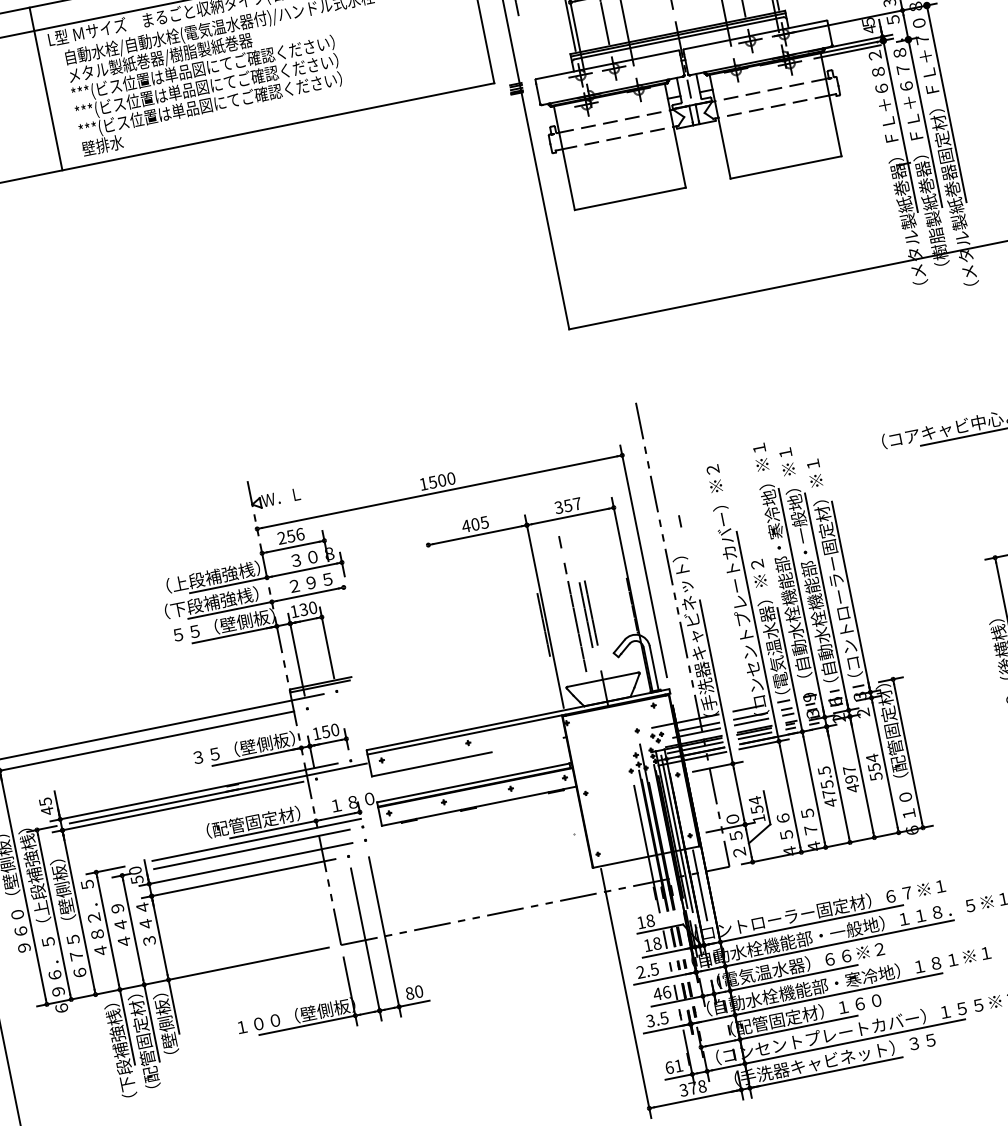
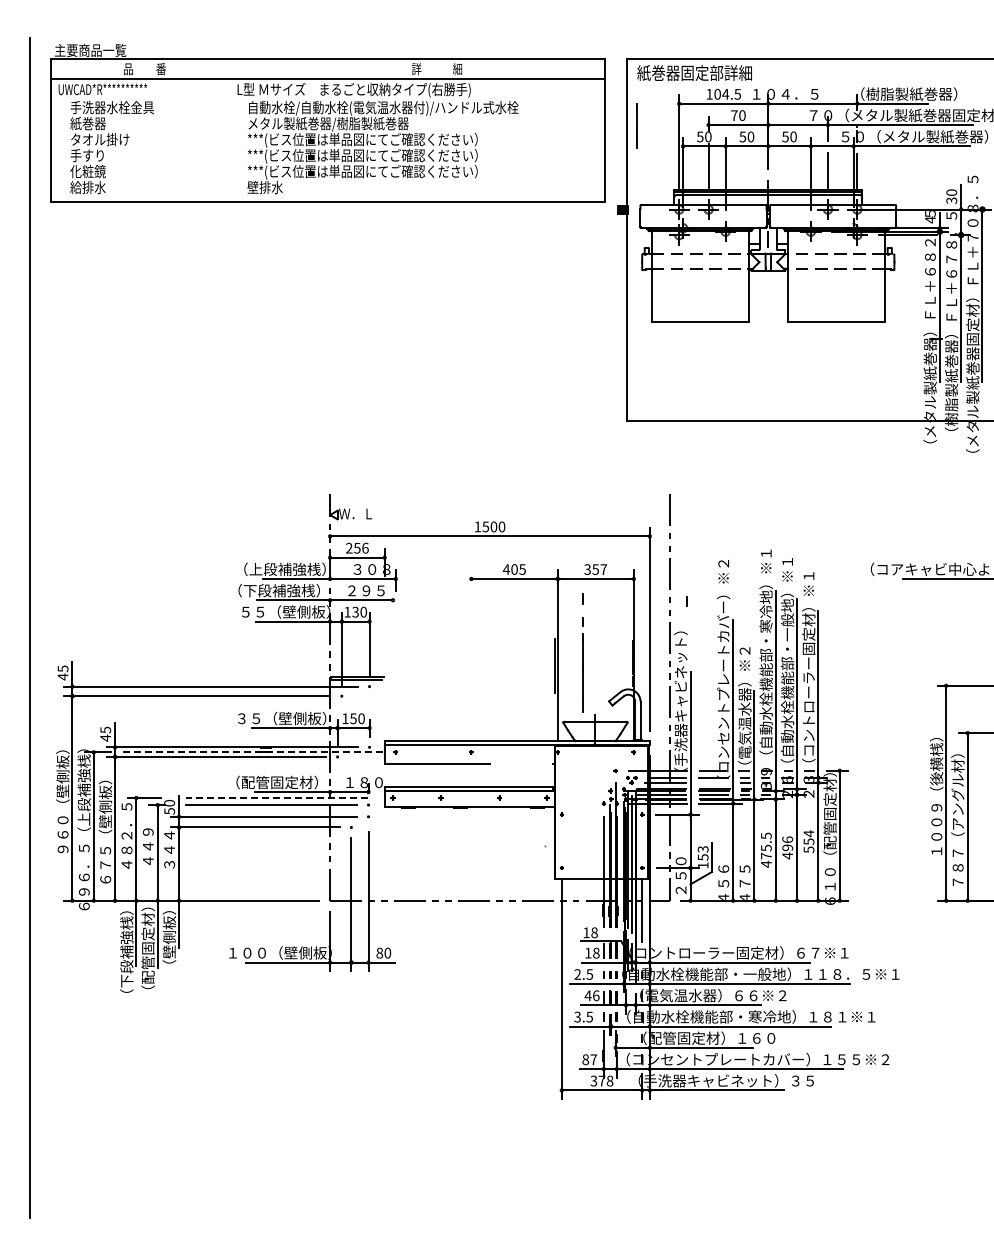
line: (46, 89) -> (227, 130), removed
part: (588, 614) -> (594, 664), removed
line: (750, 721) -> (712, 782), removed
text: (849, 769) -> (787, 839), 497 -> 496
line: (218, 793) -> (252, 752), solid -> dashed
text: (754, 799) -> (702, 848), 154 -> 153
line: (256, 839) -> (276, 797), solid -> dashed
text: (673, 1066) -> (589, 1059), 61 -> 87

